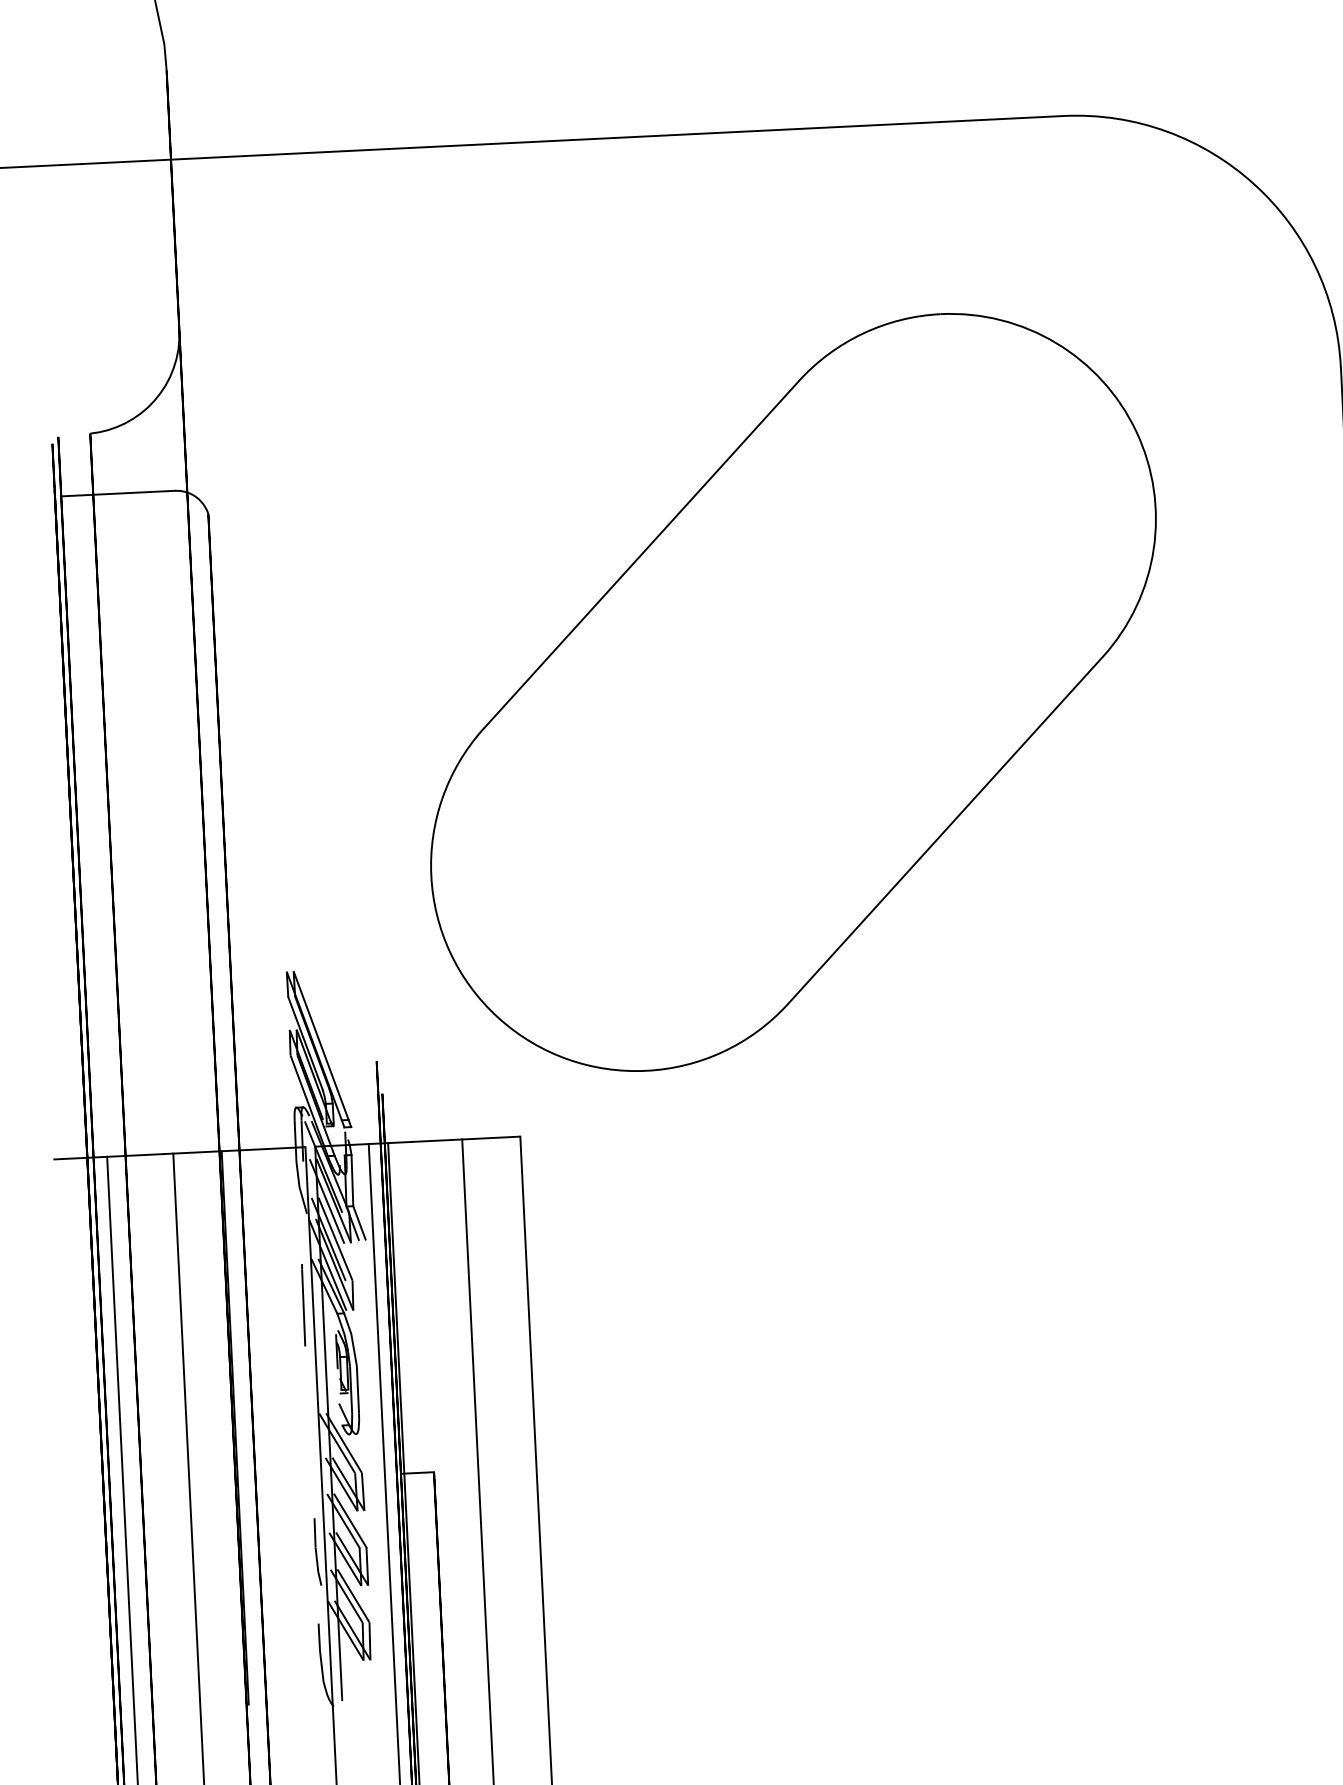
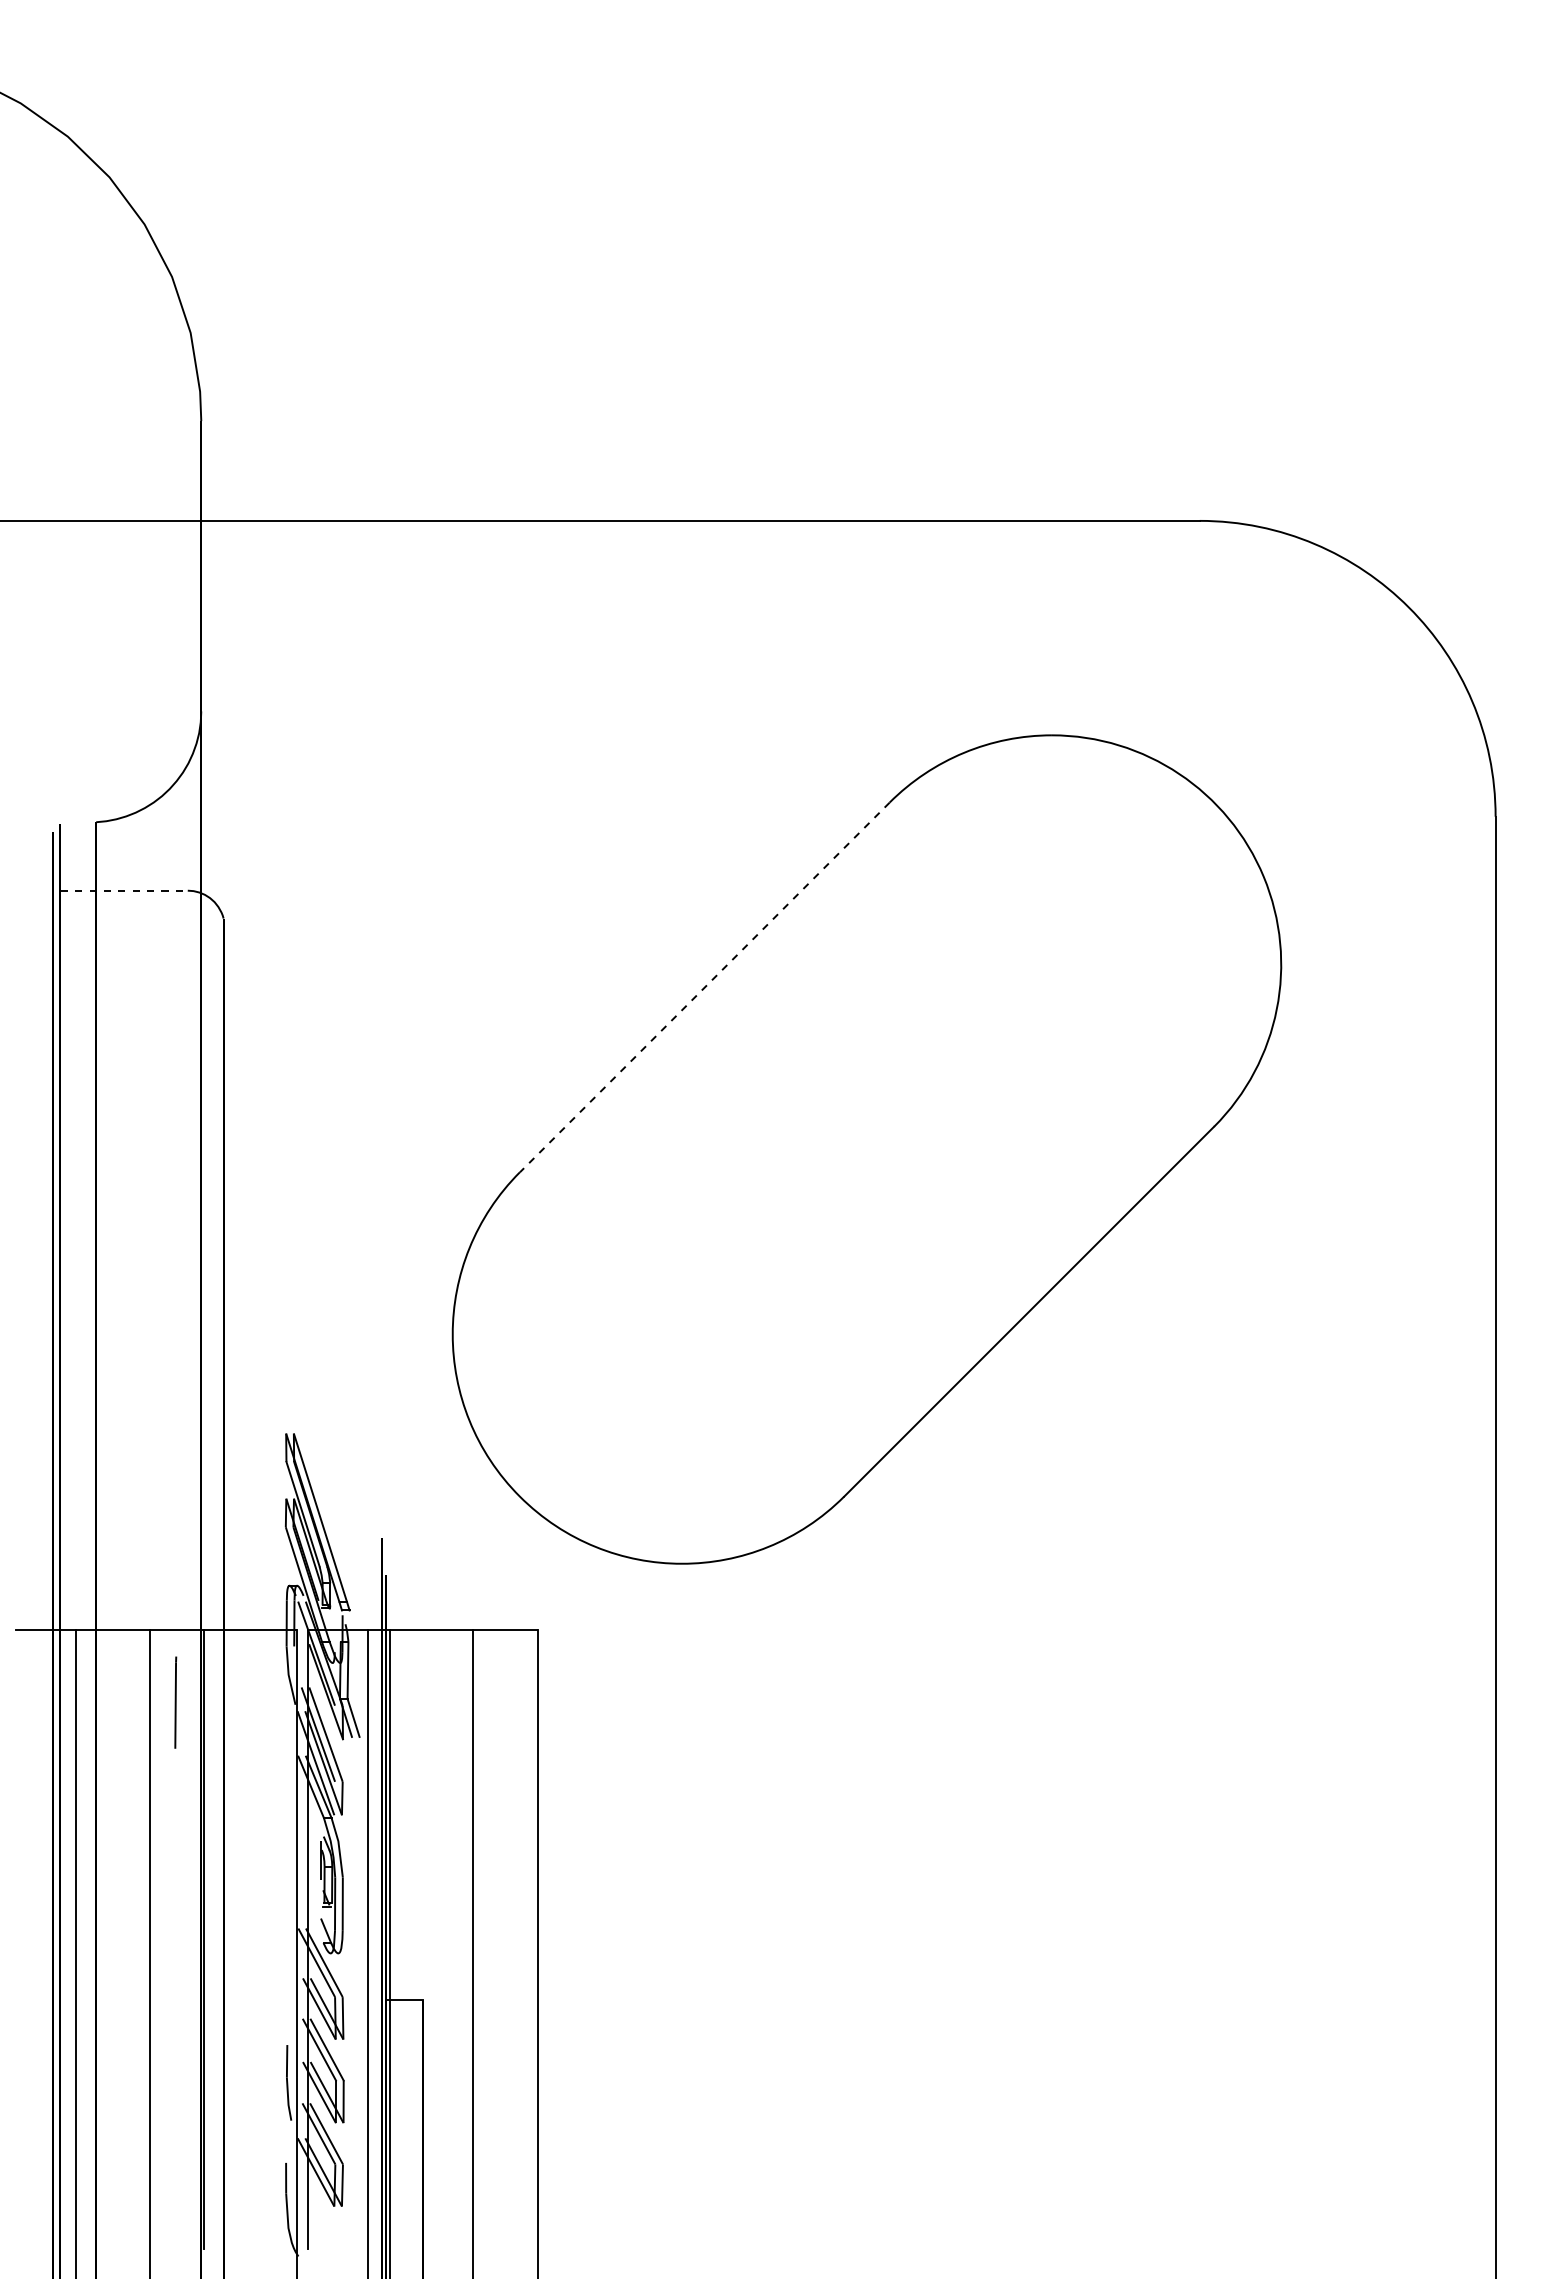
line: (118, 493) -> (124, 890), solid -> dashed
line: (641, 554) -> (704, 987), solid -> dashed
line: (327, 1201) -> (318, 1692), removed
line: (303, 1305) -> (175, 1702), moved

